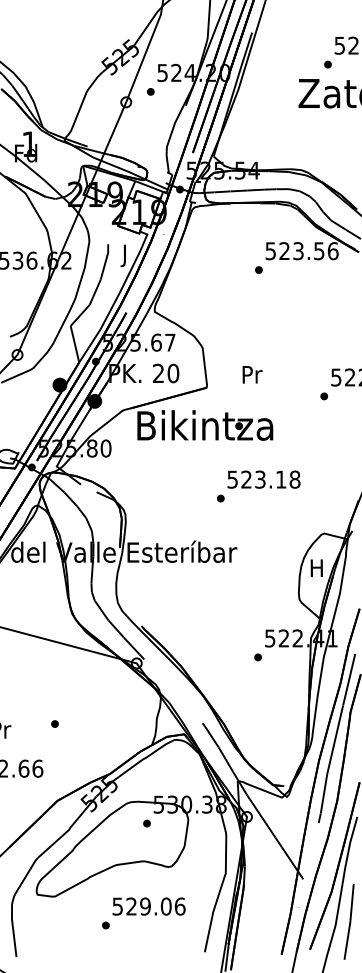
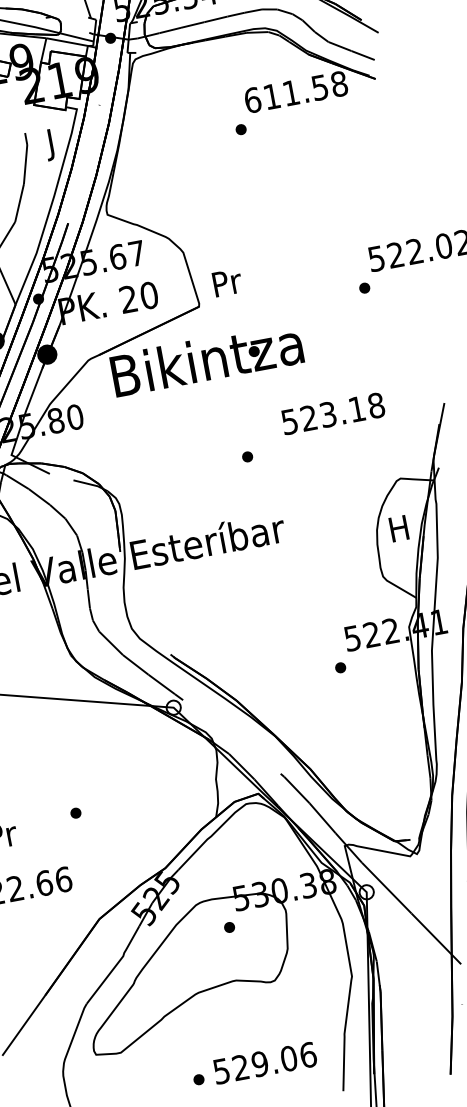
text: (301, 251) -> (295, 92), 523.56 -> 611.58
text: (252, 374) -> (227, 282), moved
text: (263, 479) -> (332, 413), moved
text: (148, 906) -> (264, 1063), moved

